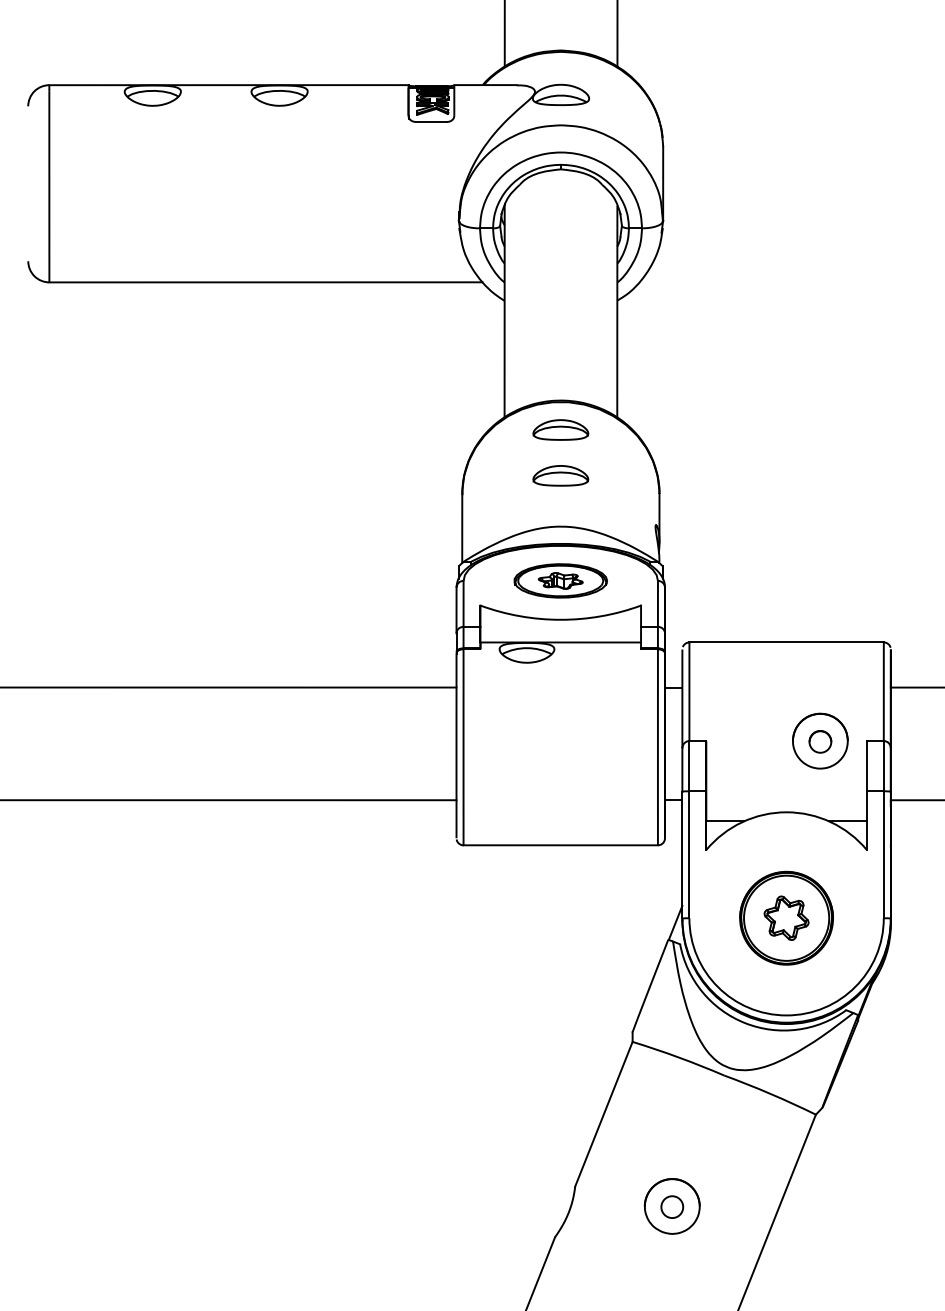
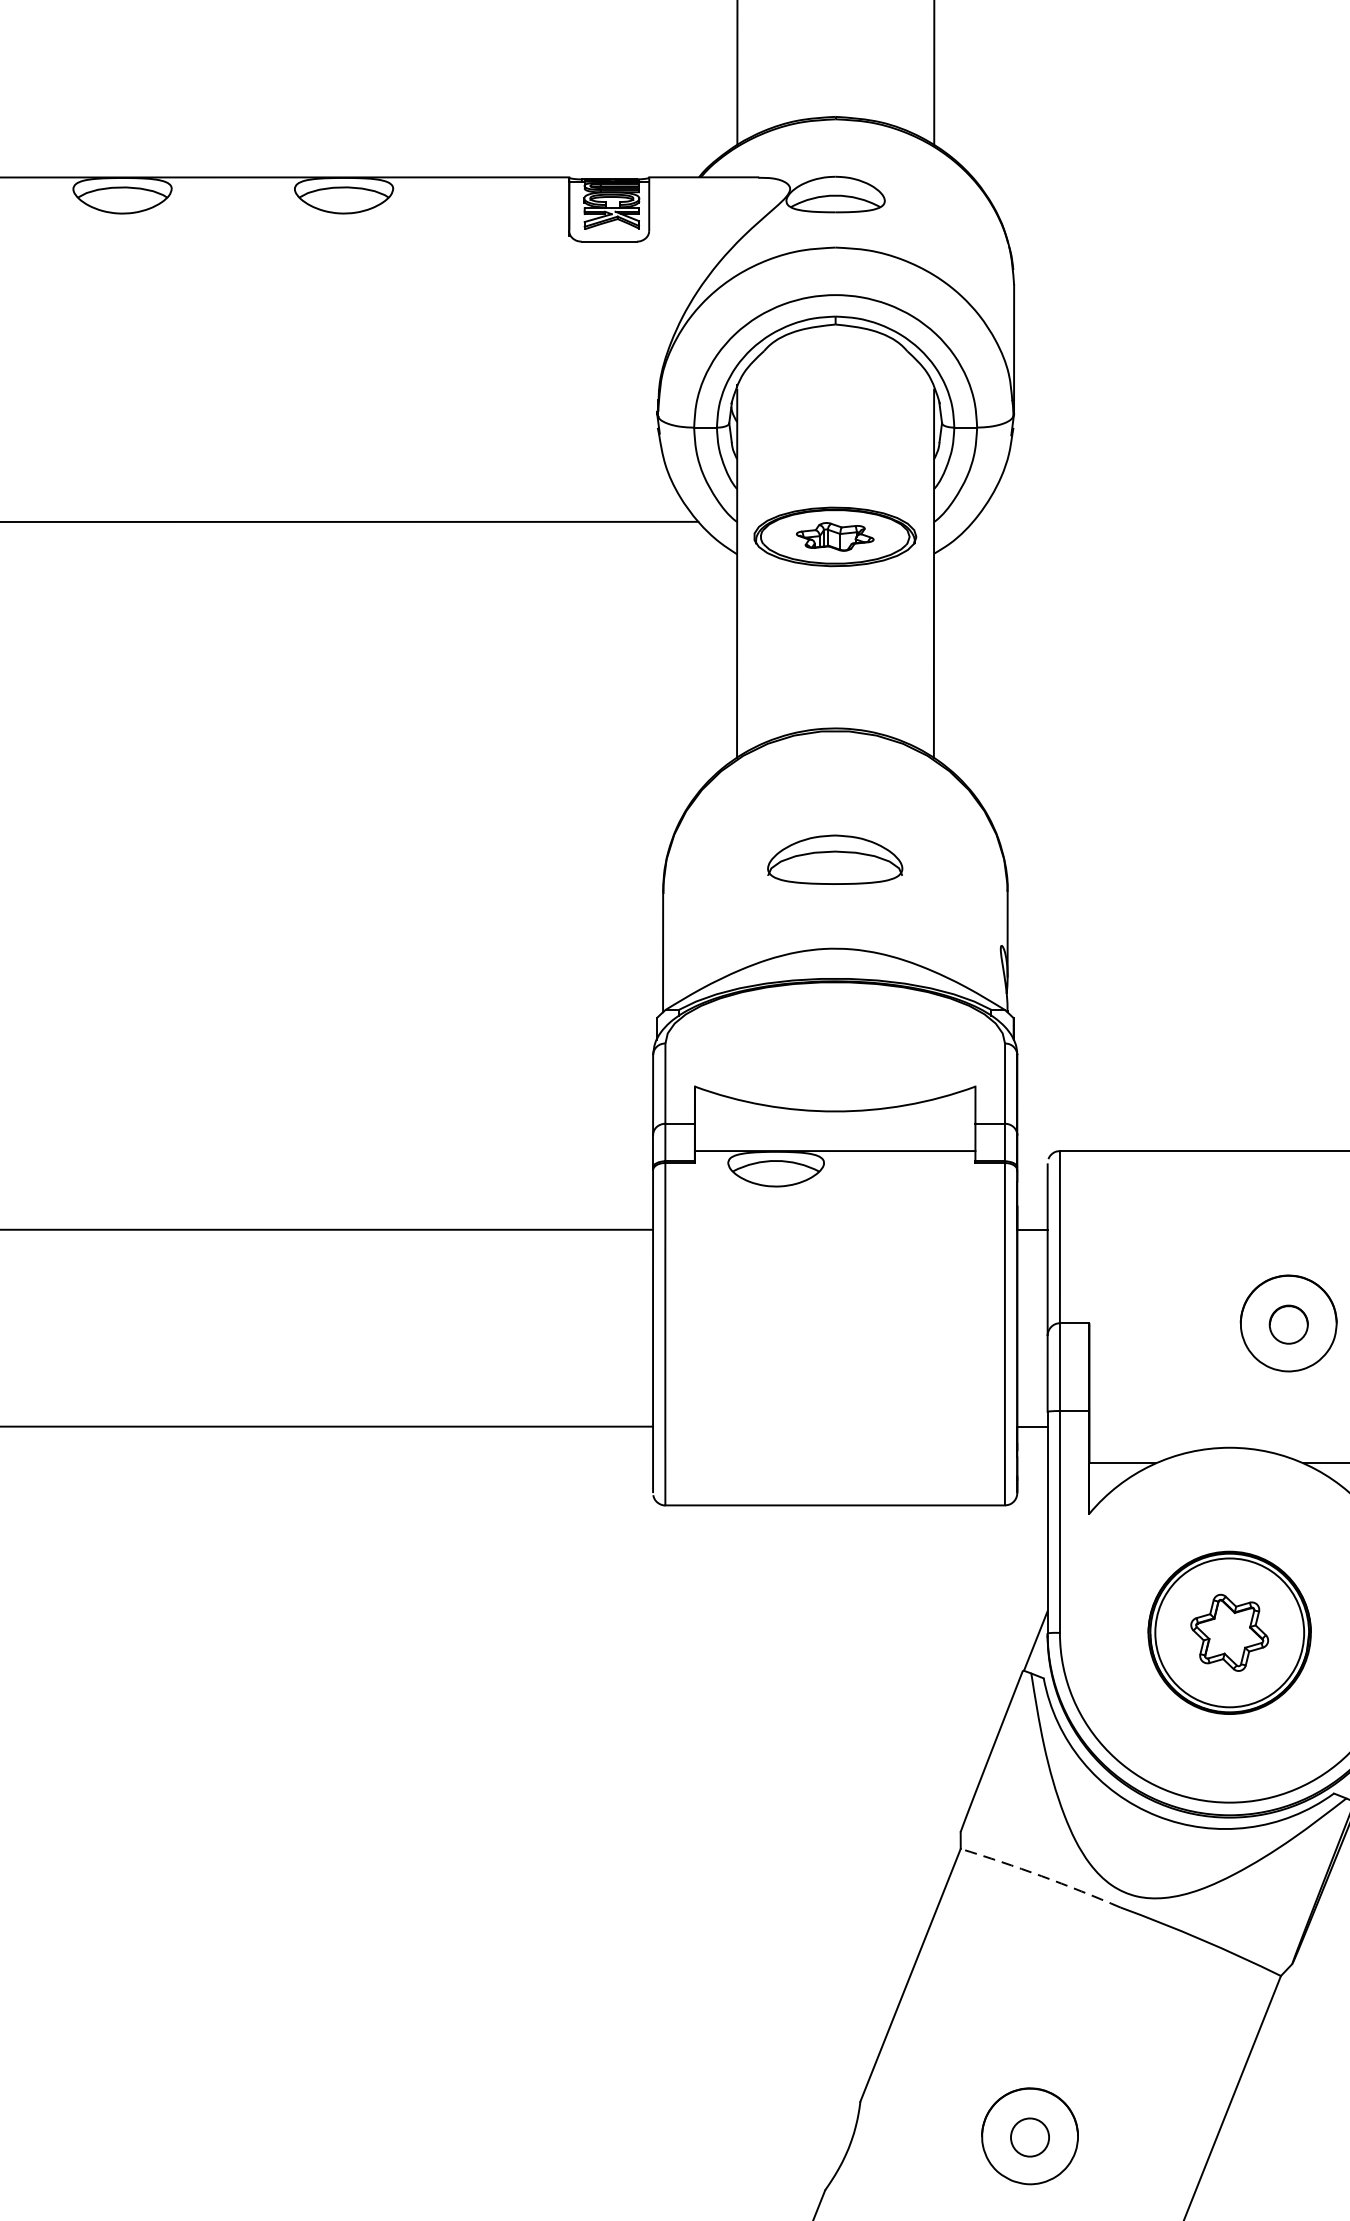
part: (560, 429) -> (834, 778), removed
part: (560, 475) -> (834, 859), size x1.4
part: (560, 580) -> (834, 536), moved
arc: (678, 1057) -> (1040, 1876), solid -> dashed

